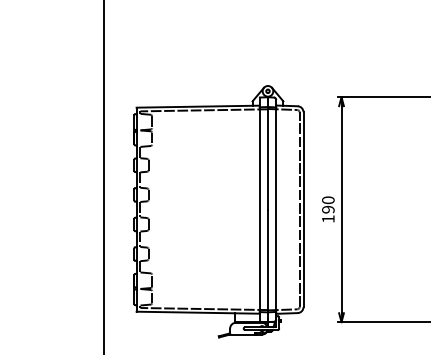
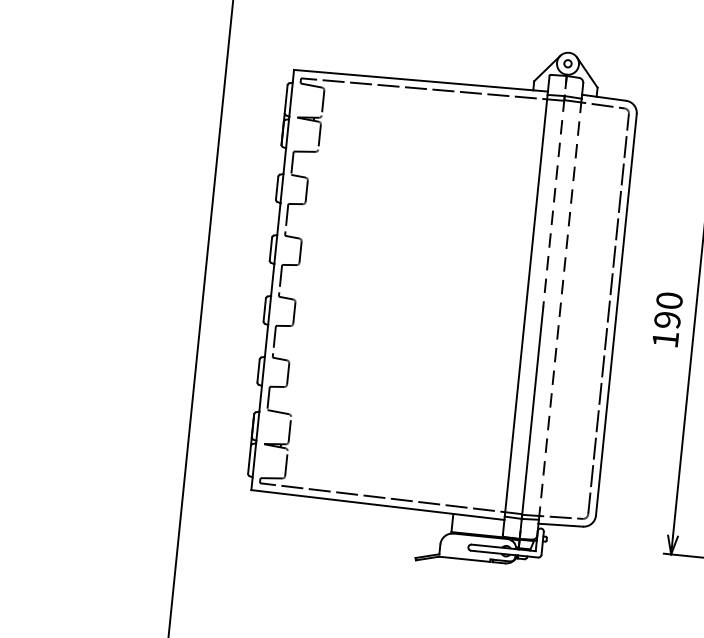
line: (267, 153) -> (553, 191), solid -> dashed
line: (276, 210) -> (560, 310), solid -> dashed

